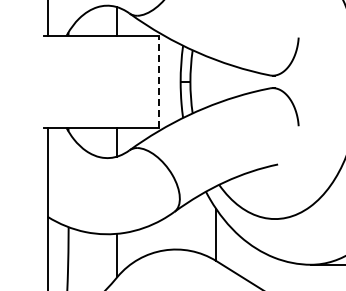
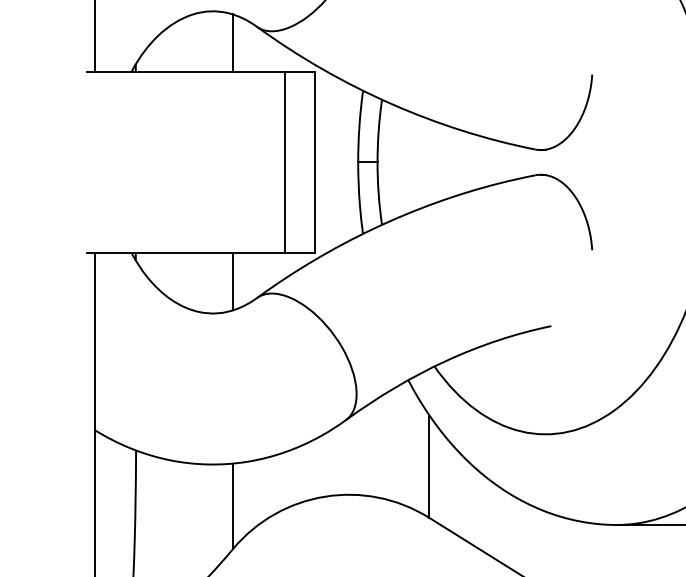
line: (143, 81) -> (284, 161), added
line: (158, 81) -> (314, 161), dashed -> solid

